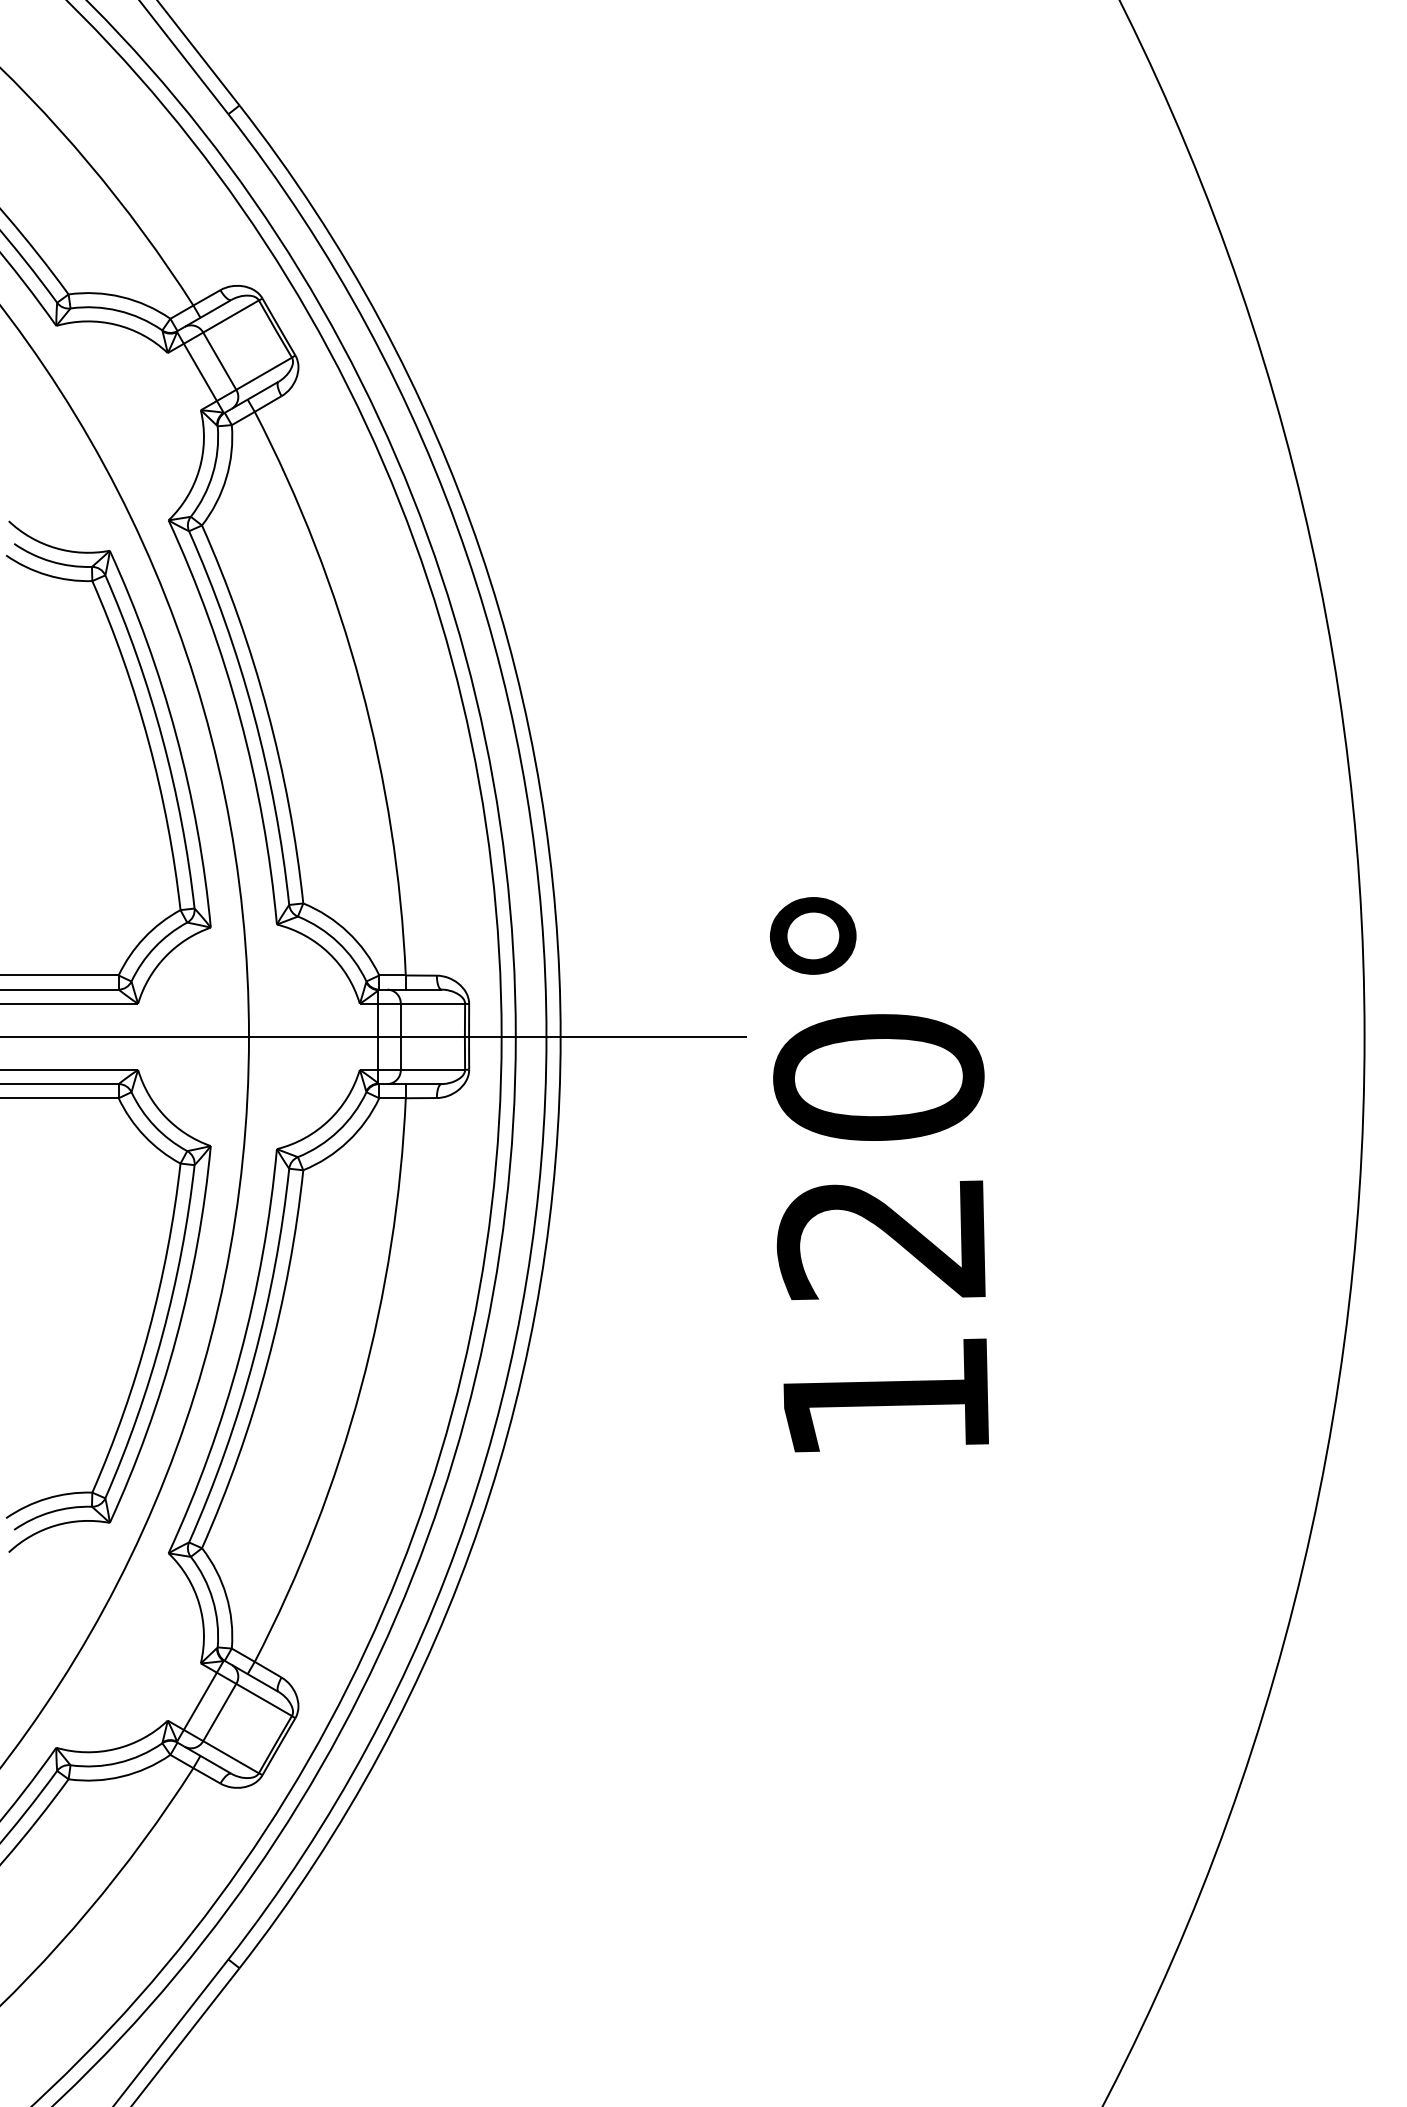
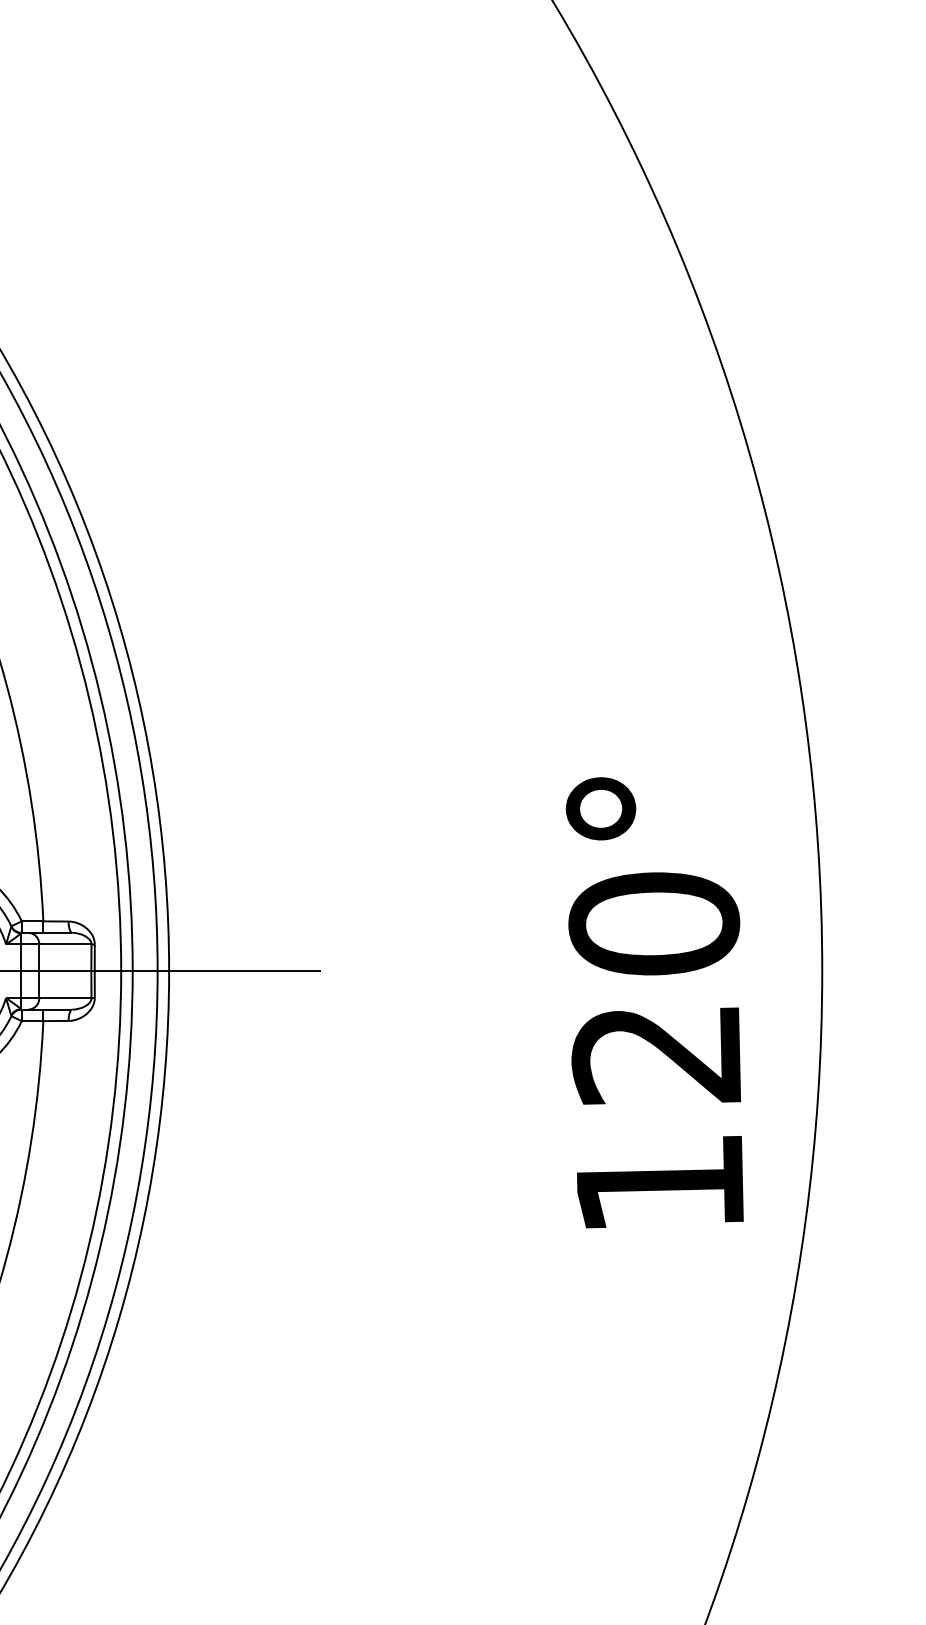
text: (879, 1174) -> (654, 1002), moved

